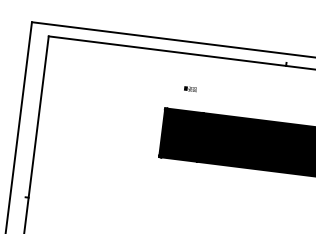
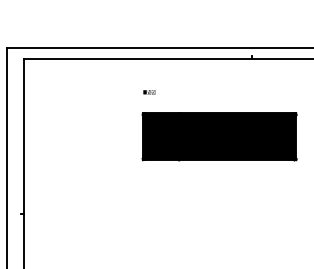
text: (190, 89) -> (149, 92), moved

